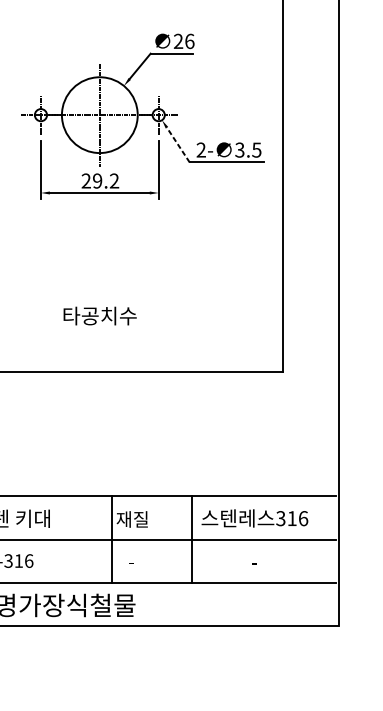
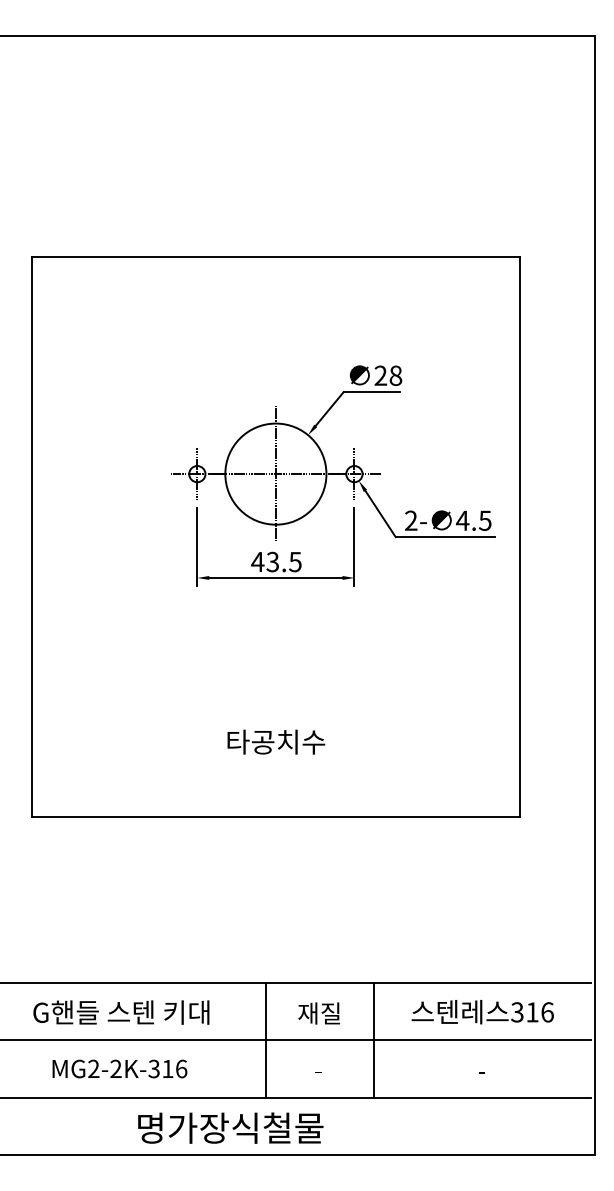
text: (189, 41) -> (395, 375), 26 -> 28
line: (178, 145) -> (380, 514), dashed -> solid
text: (239, 149) -> (462, 520), 3.5 -> 4.5
text: (100, 180) -> (276, 561), 29.2 -> 43.5
line: (112, 539) -> (266, 1040), moved
line: (192, 539) -> (374, 1040), moved

